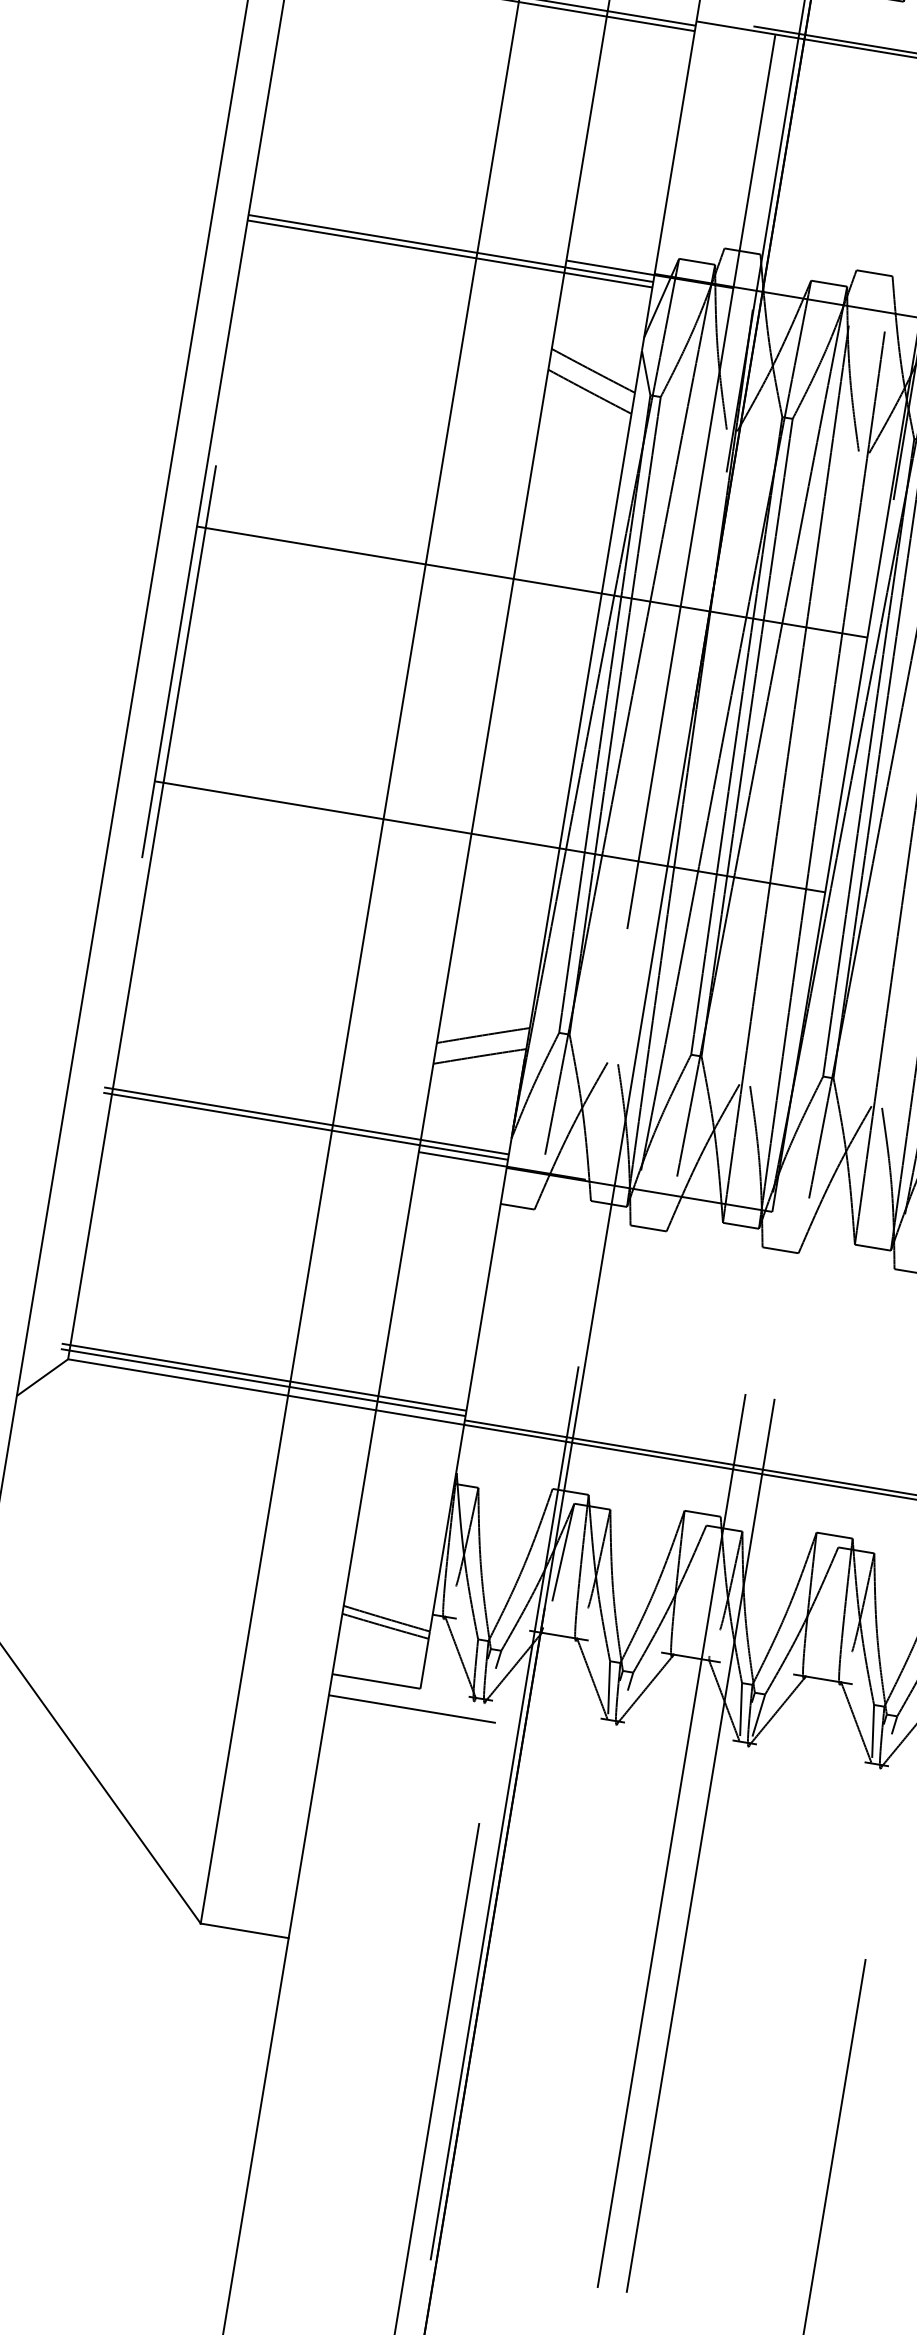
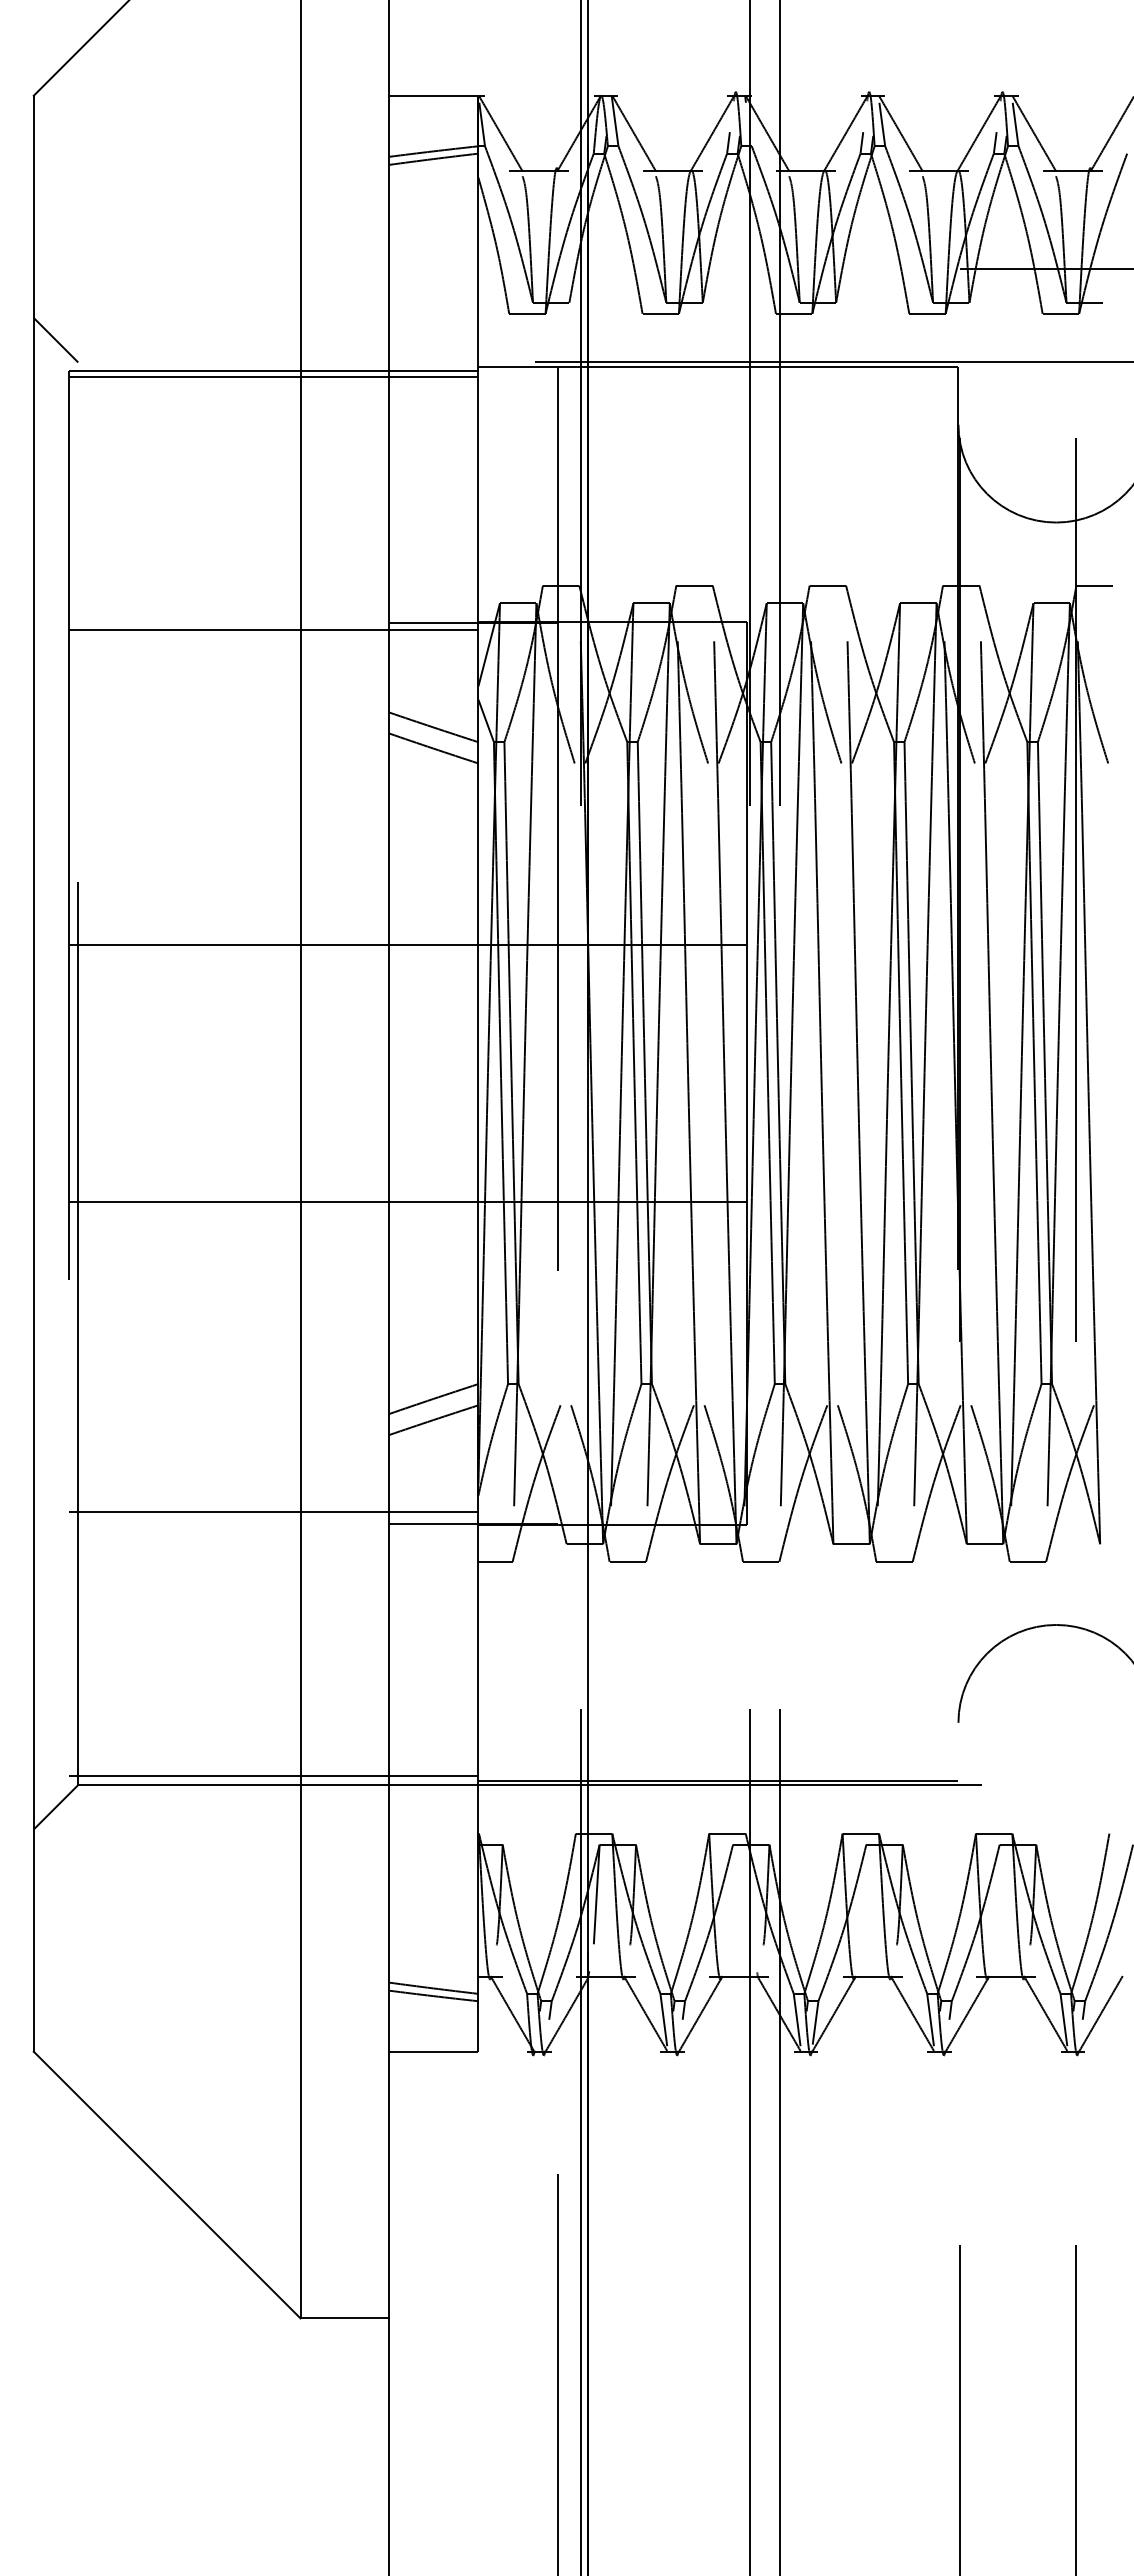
line: (449, 253) -> (273, 635), removed
line: (305, 1126) -> (273, 1517), removed
line: (263, 1376) -> (273, 1770), removed
line: (412, 1709) -> (473, 2073), removed

